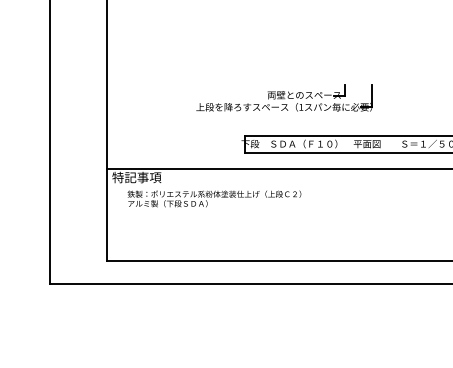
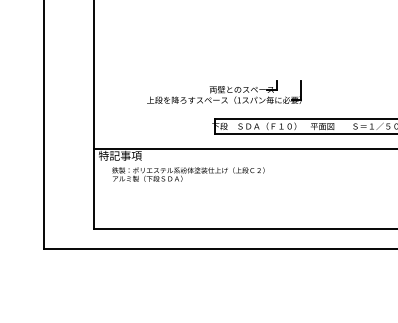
part: (284, 97) -> (224, 91), moved

